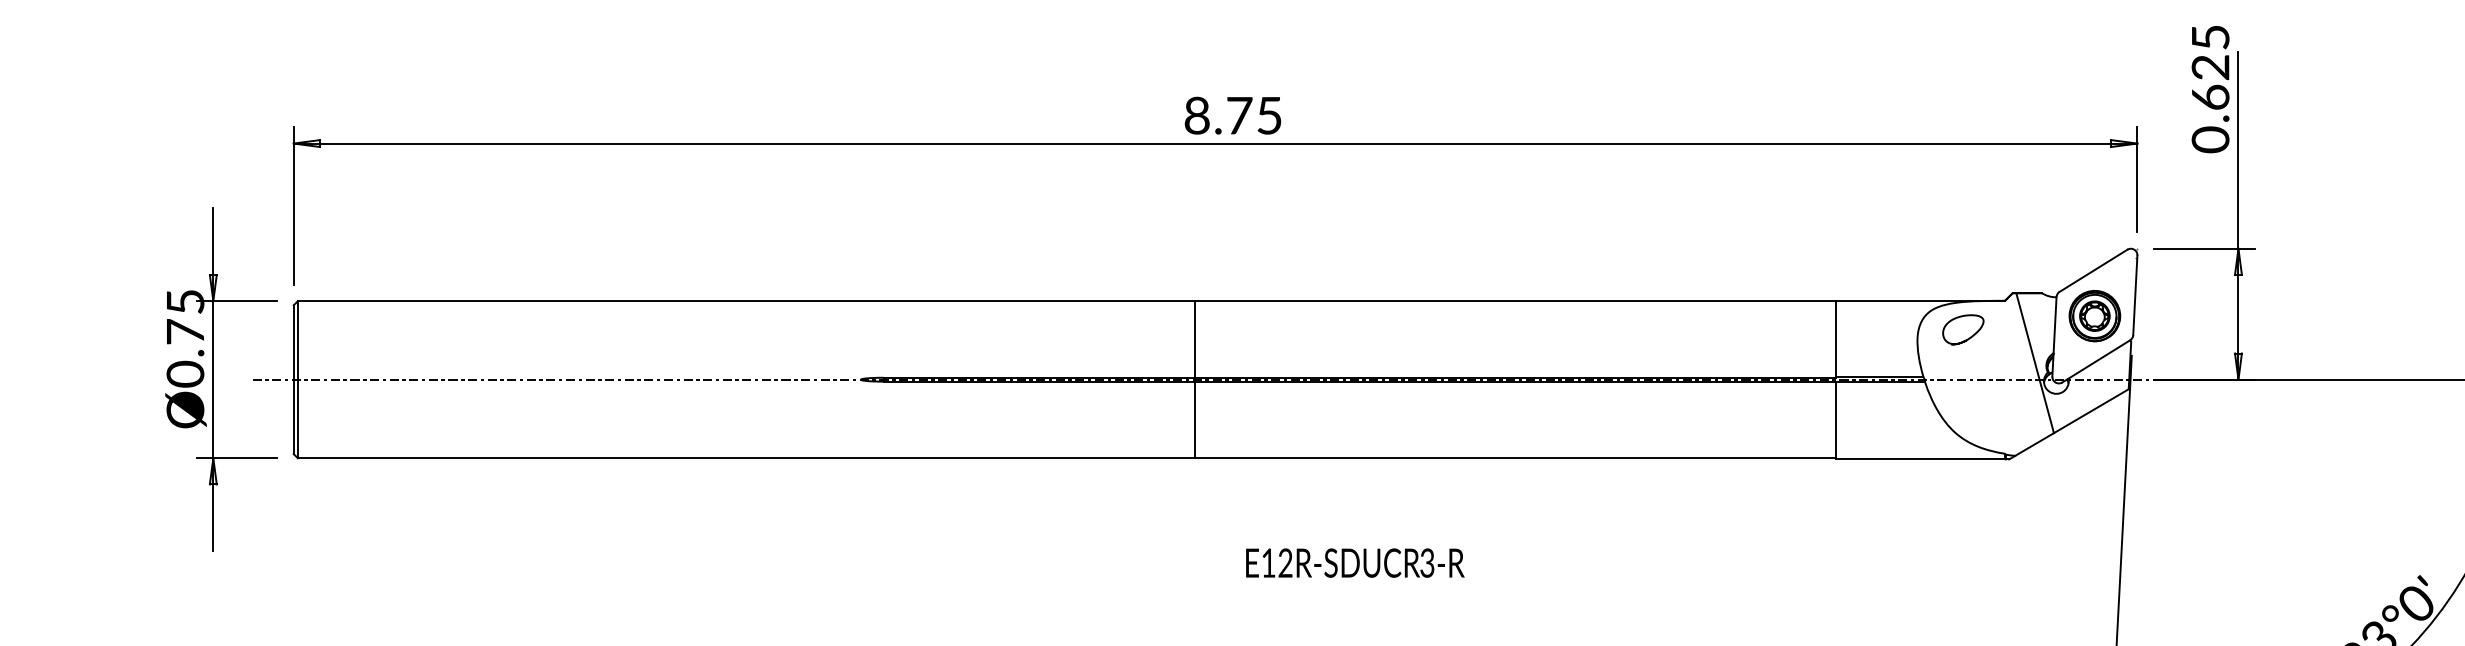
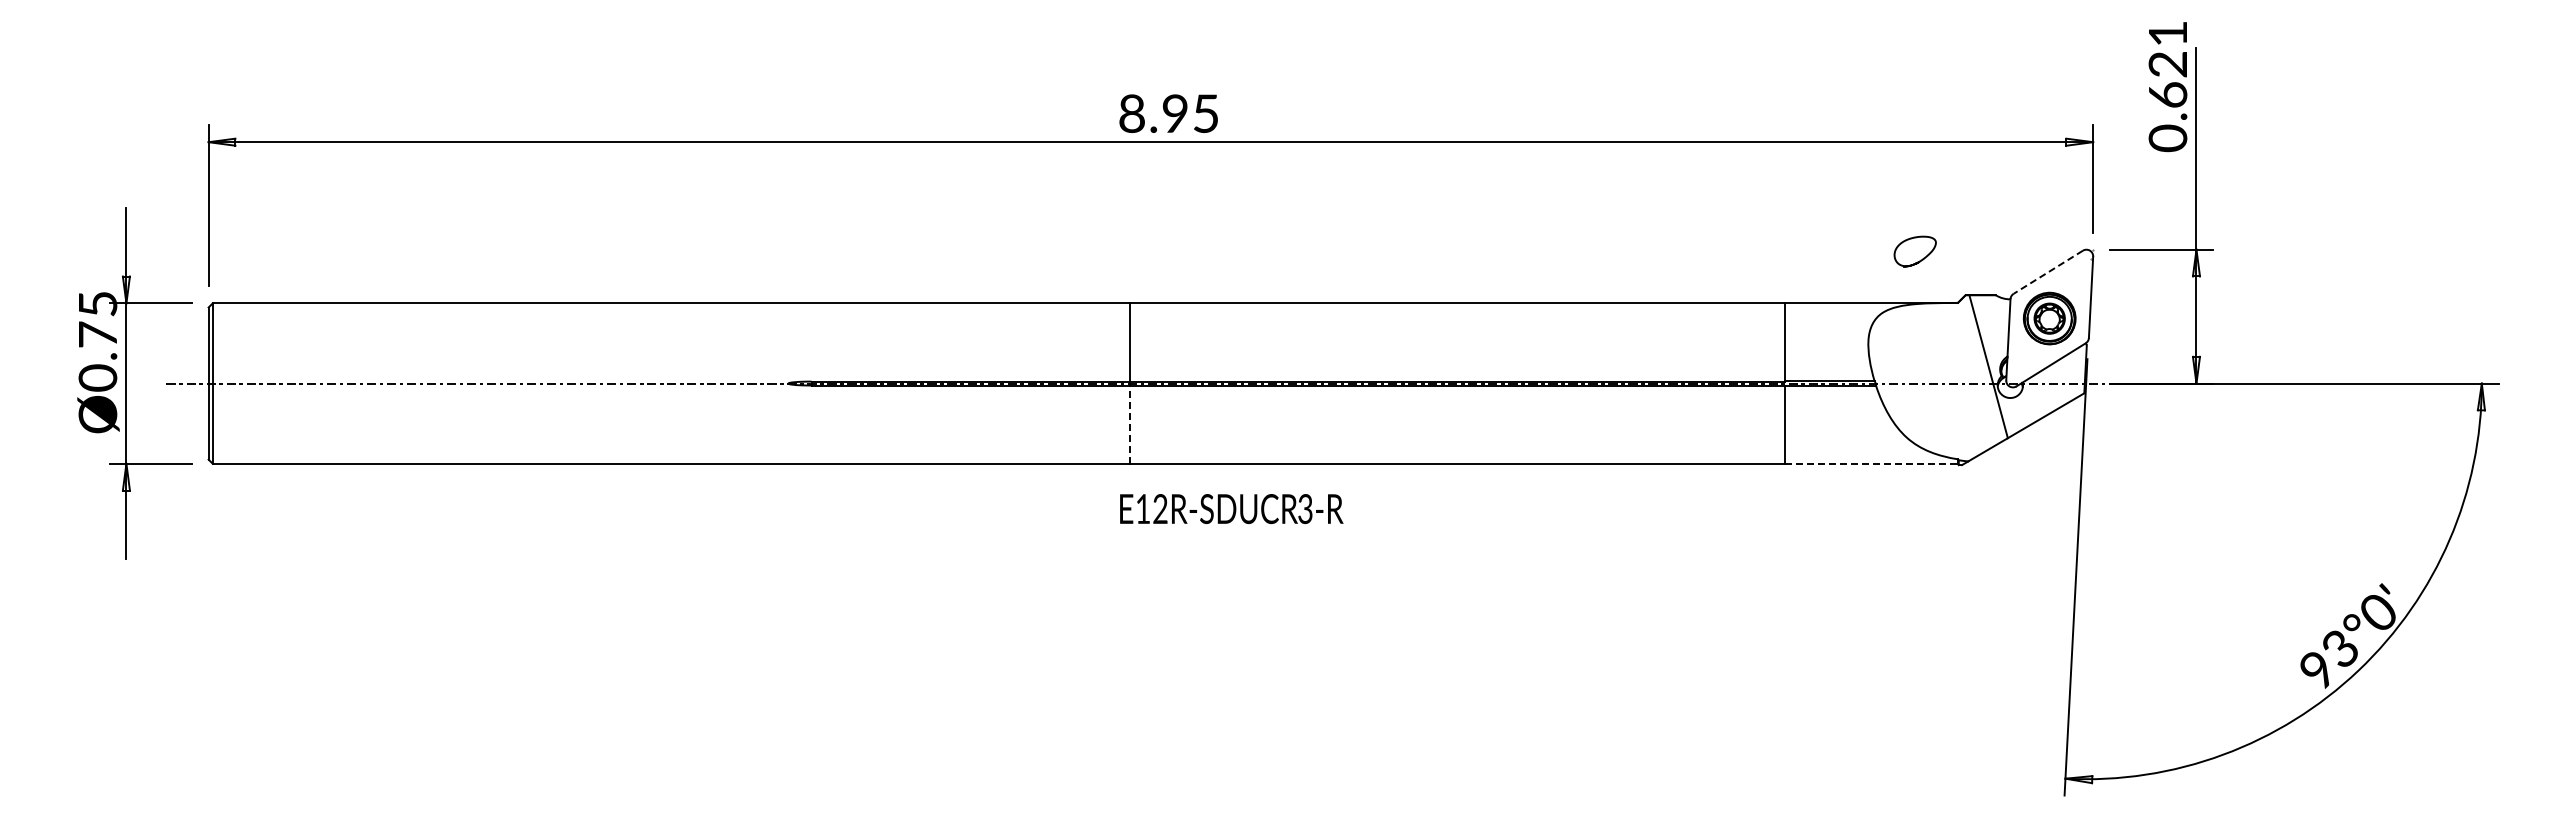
text: (2211, 37) -> (2168, 33), 0.625 -> 0.621
text: (1239, 115) -> (1175, 113), 8.75 -> 8.95
line: (2093, 271) -> (2048, 272), solid -> dashed
curve: (1967, 338) -> (1919, 260), moved
line: (1195, 419) -> (1130, 424), solid -> dashed
line: (1921, 458) -> (1872, 464), solid -> dashed
text: (1355, 563) -> (1231, 509), moved

